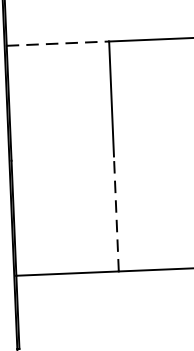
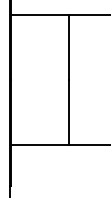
line: (57, 43) -> (39, 15), dashed -> solid
line: (116, 212) -> (68, 111), dashed -> solid

